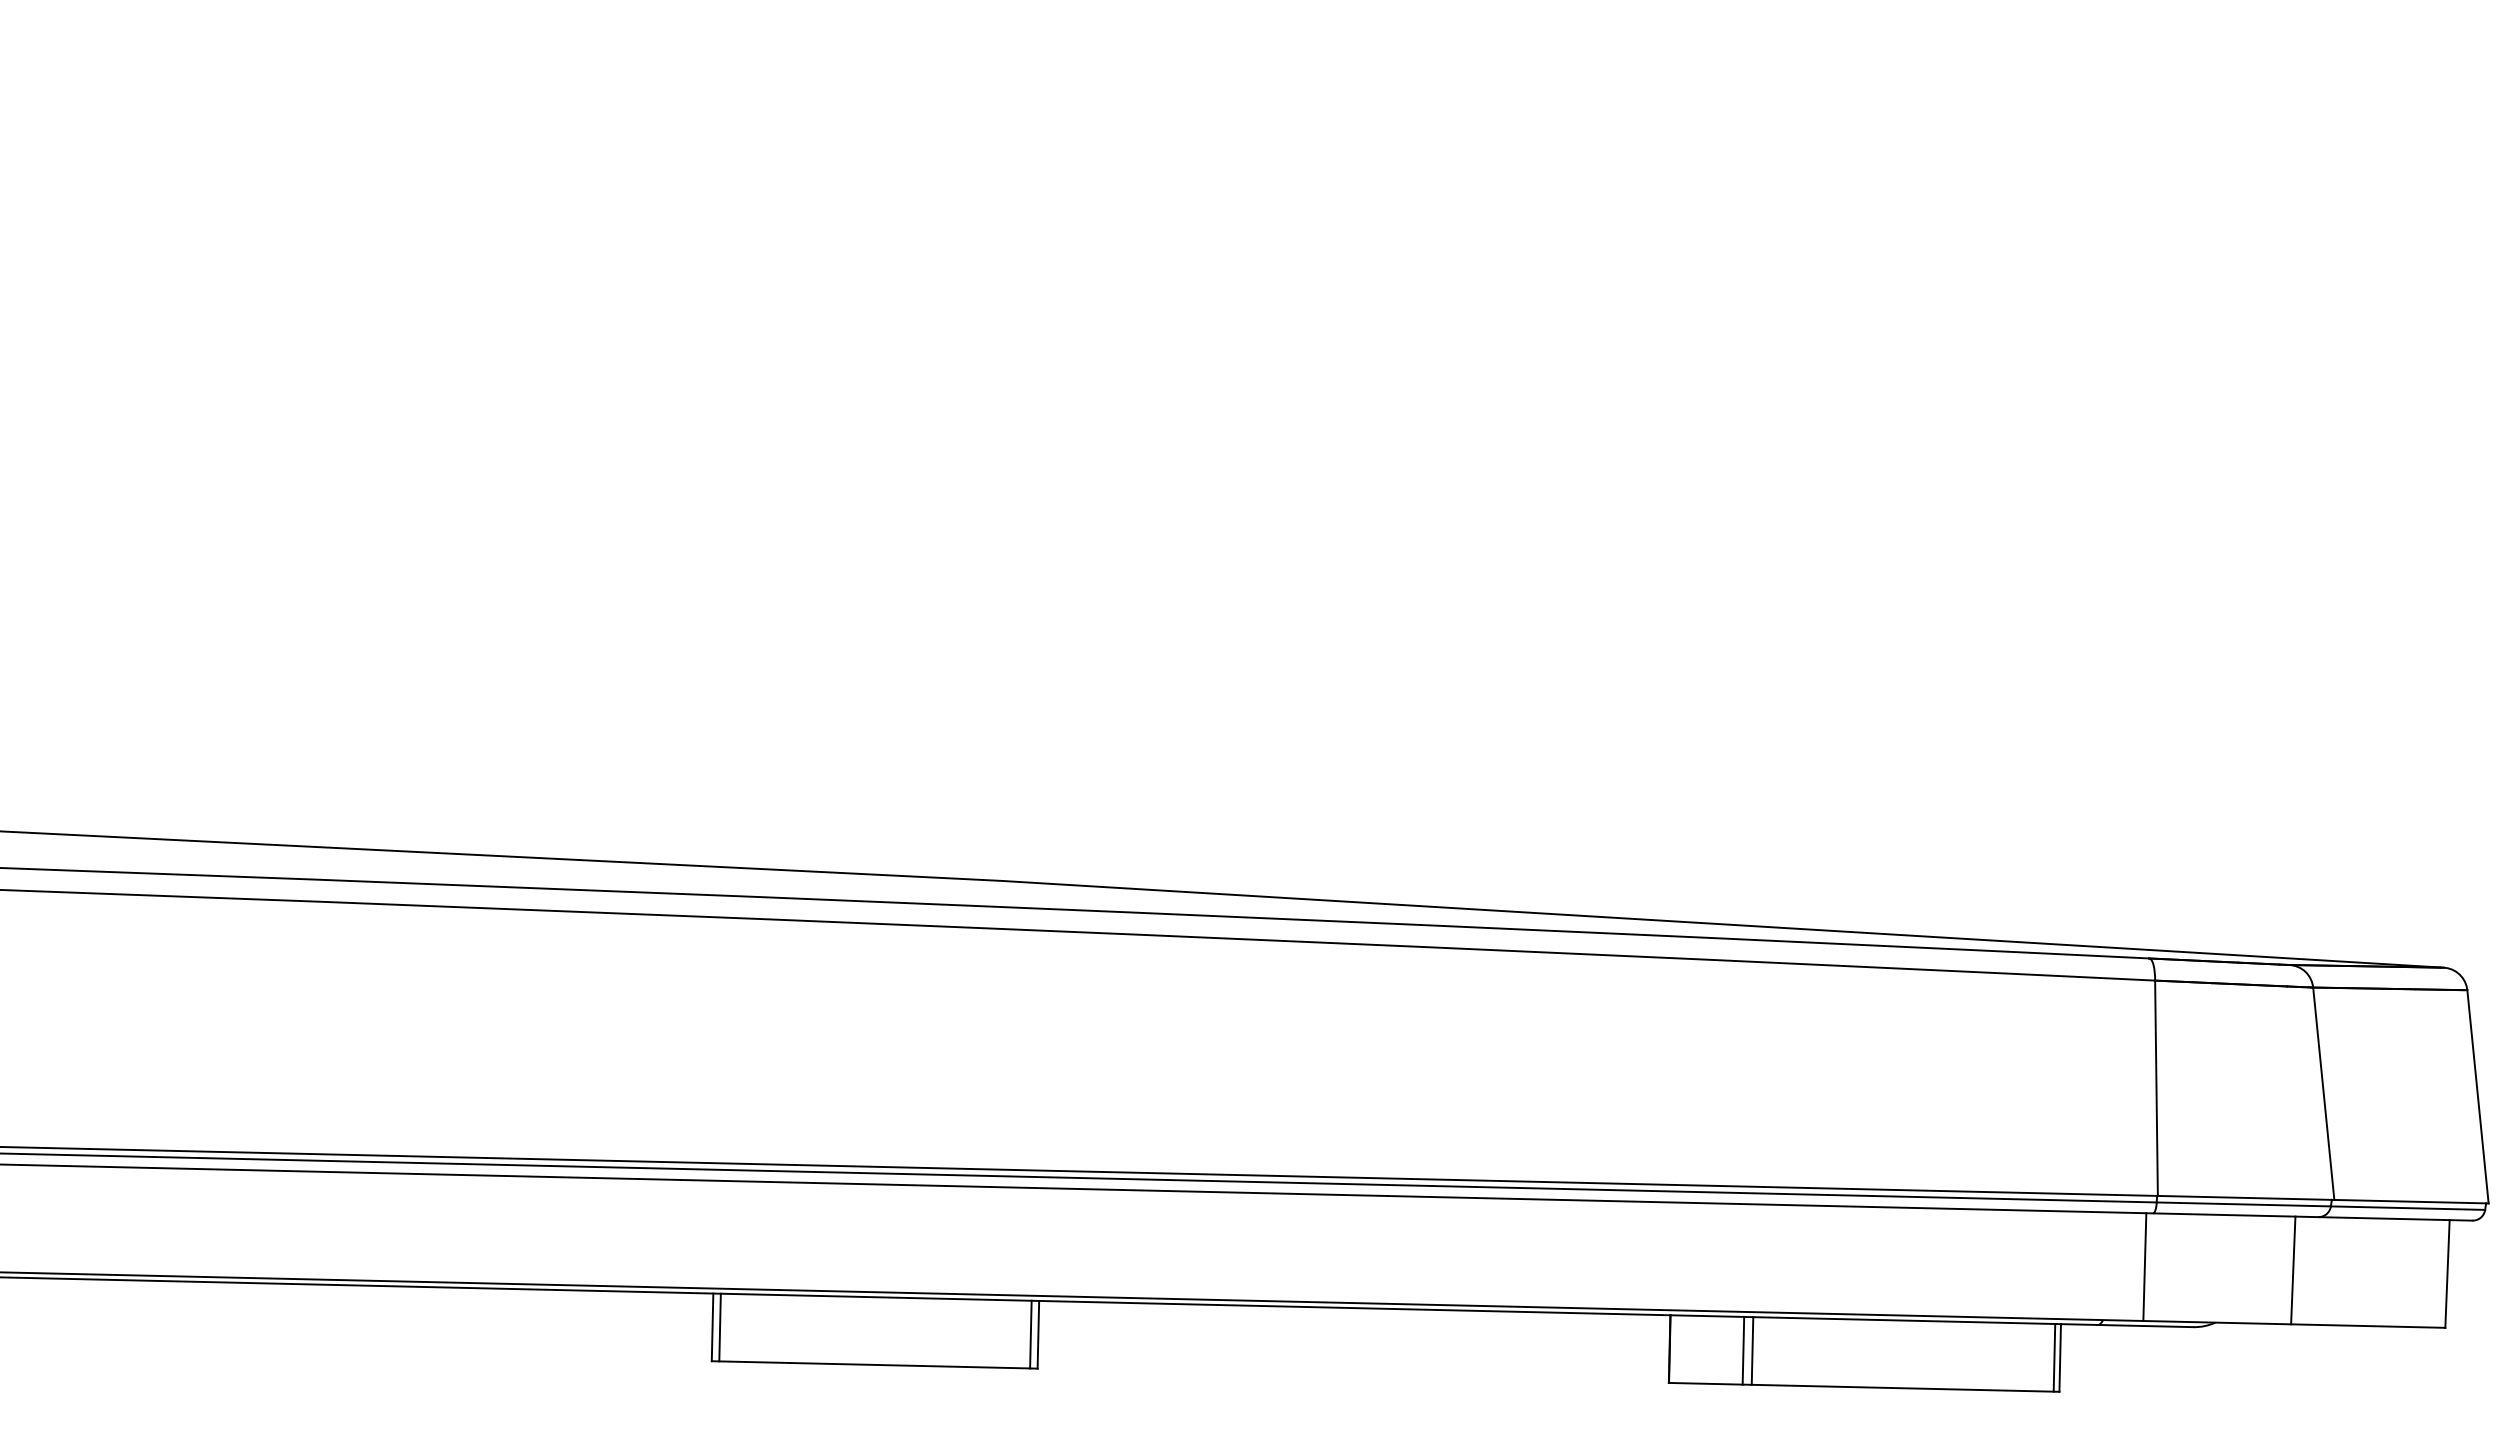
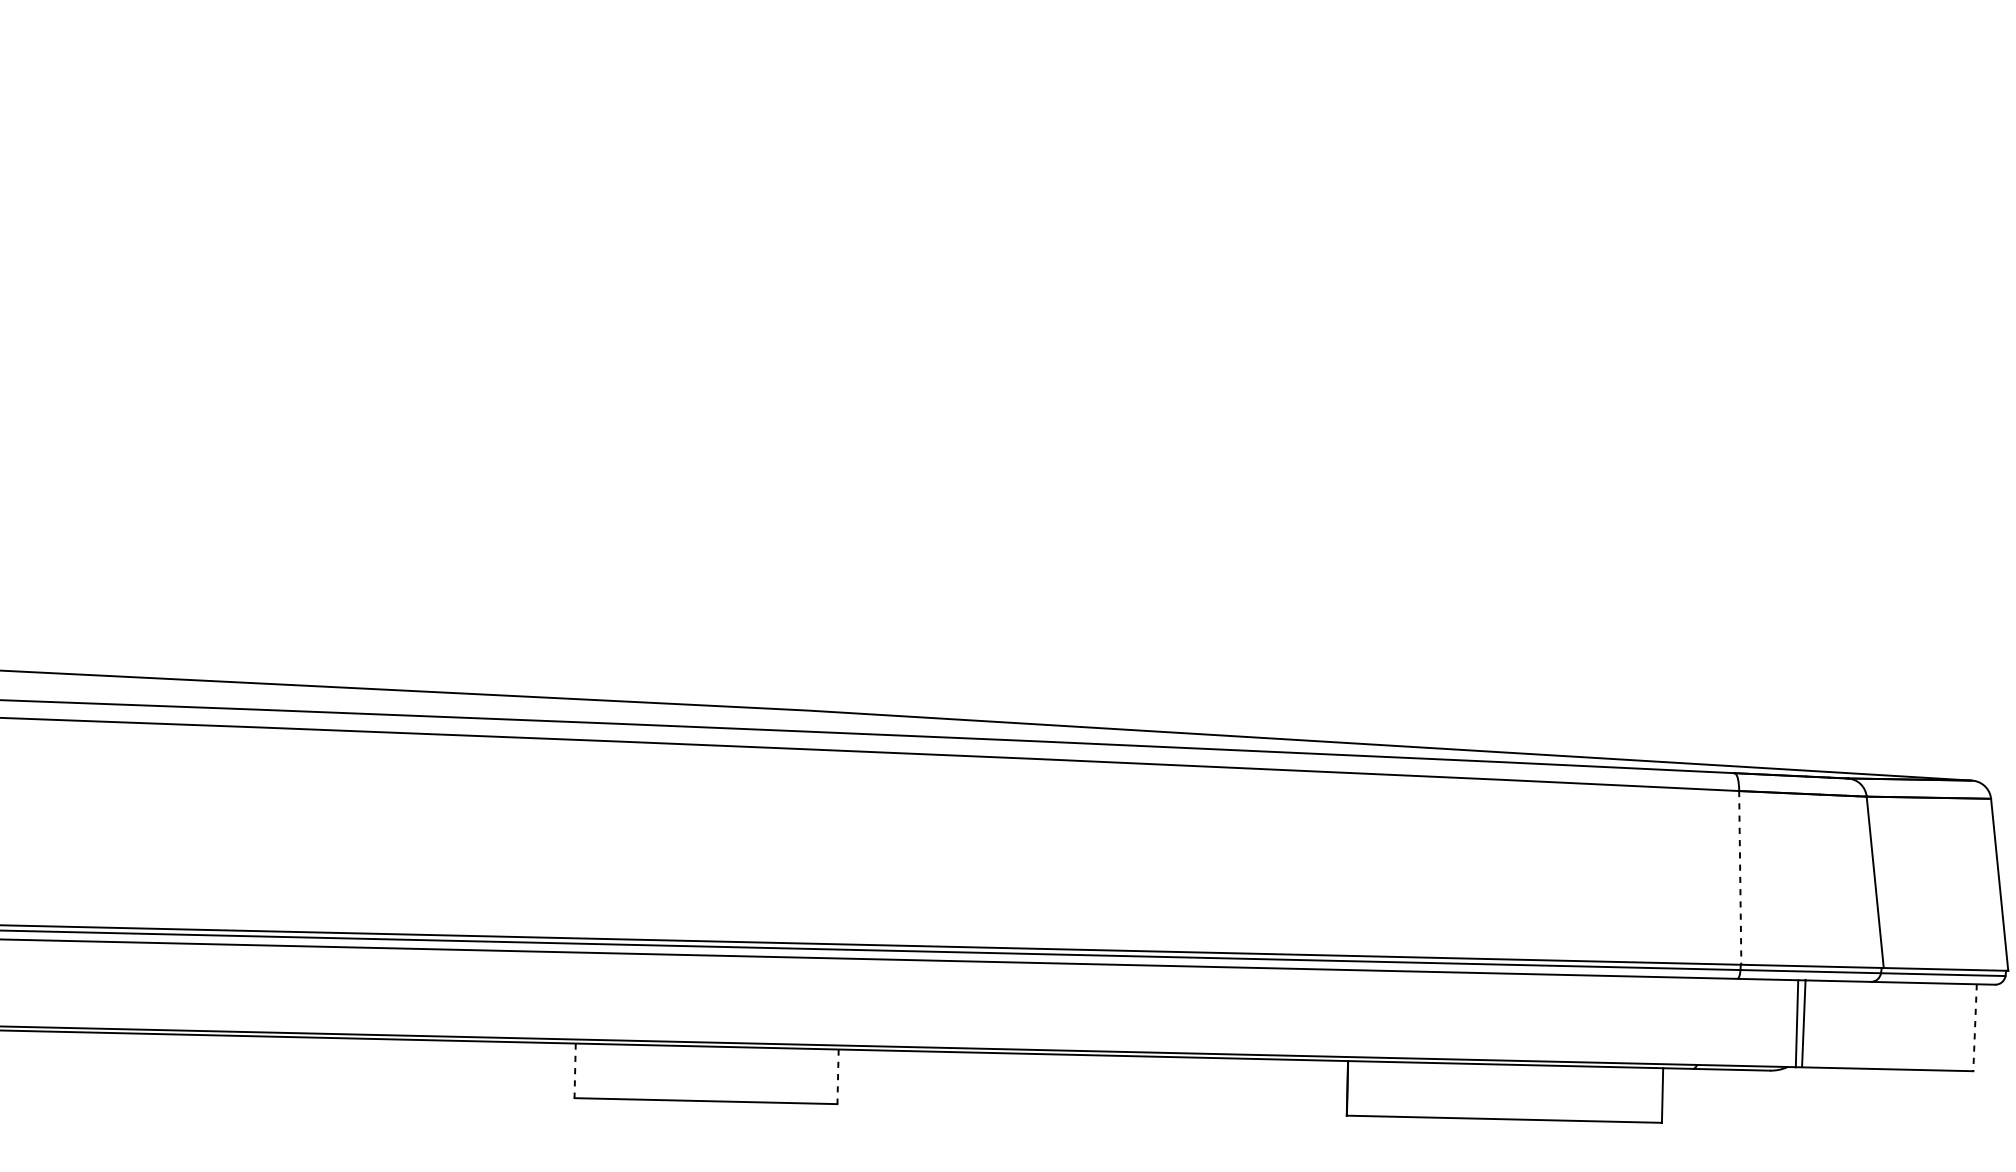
line: (2156, 1088) -> (1740, 878), solid -> dashed
line: (2144, 1266) -> (1796, 1023), moved
line: (2293, 1270) -> (1804, 1023), moved
line: (2447, 1273) -> (1975, 1027), solid -> dashed
line: (712, 1327) -> (575, 1070), solid -> dashed
line: (719, 1327) -> (580, 1070), removed
line: (1030, 1334) -> (831, 1076), removed
line: (1038, 1334) -> (838, 1076), solid -> dashed
line: (1743, 1350) -> (1407, 1089), removed
line: (1752, 1350) -> (1414, 1089), removed
line: (2054, 1357) -> (1657, 1095), removed

